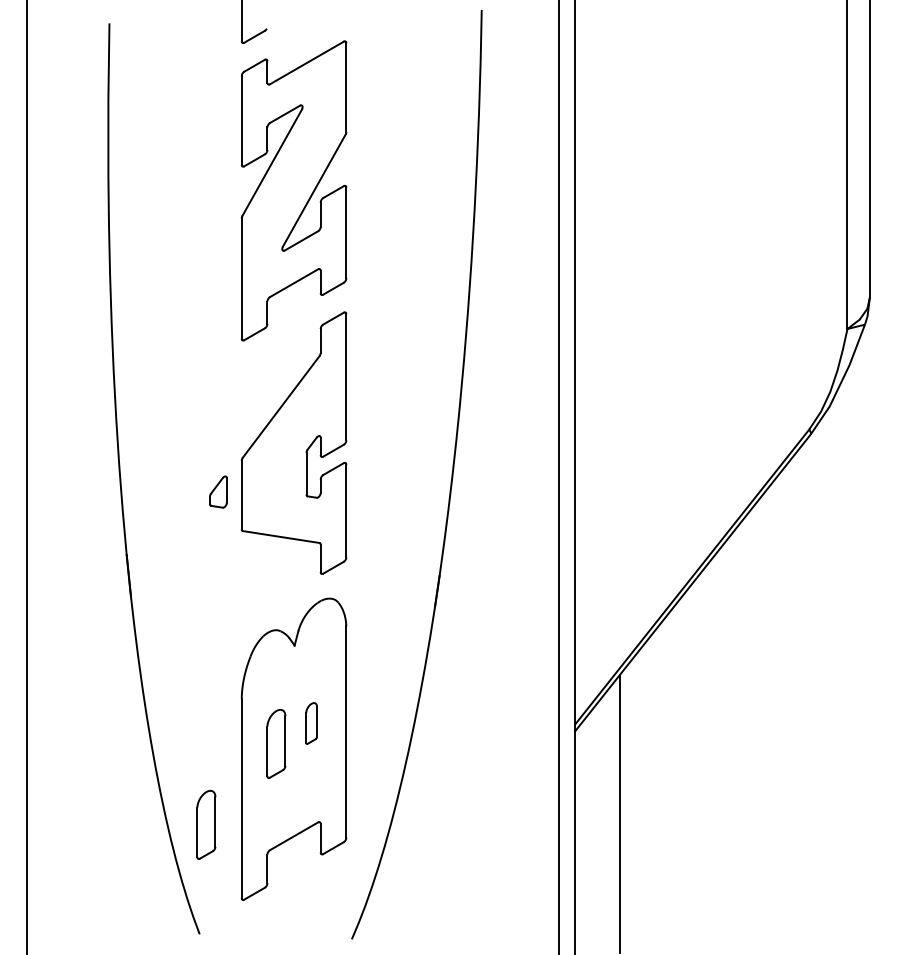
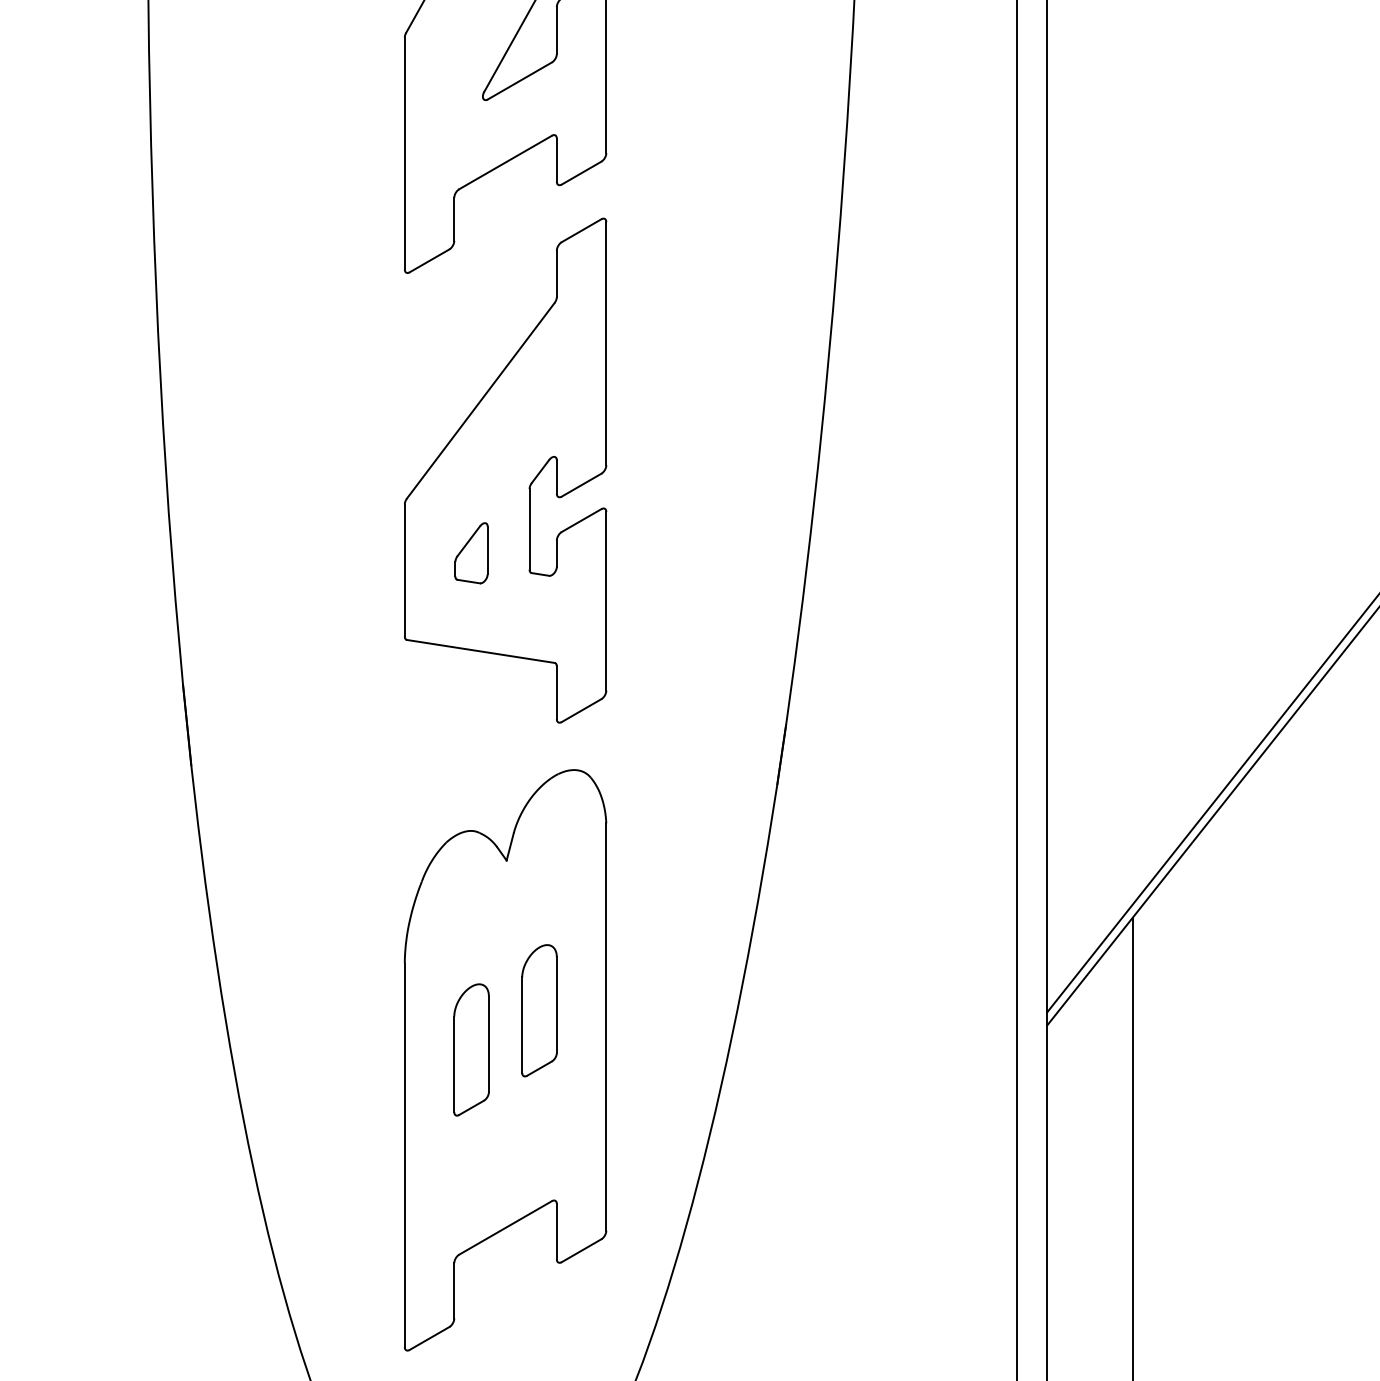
part: (218, 491) -> (471, 552), moved
part: (311, 723) -> (539, 1010), size x1.67
part: (206, 824) -> (336, 1205), removed

